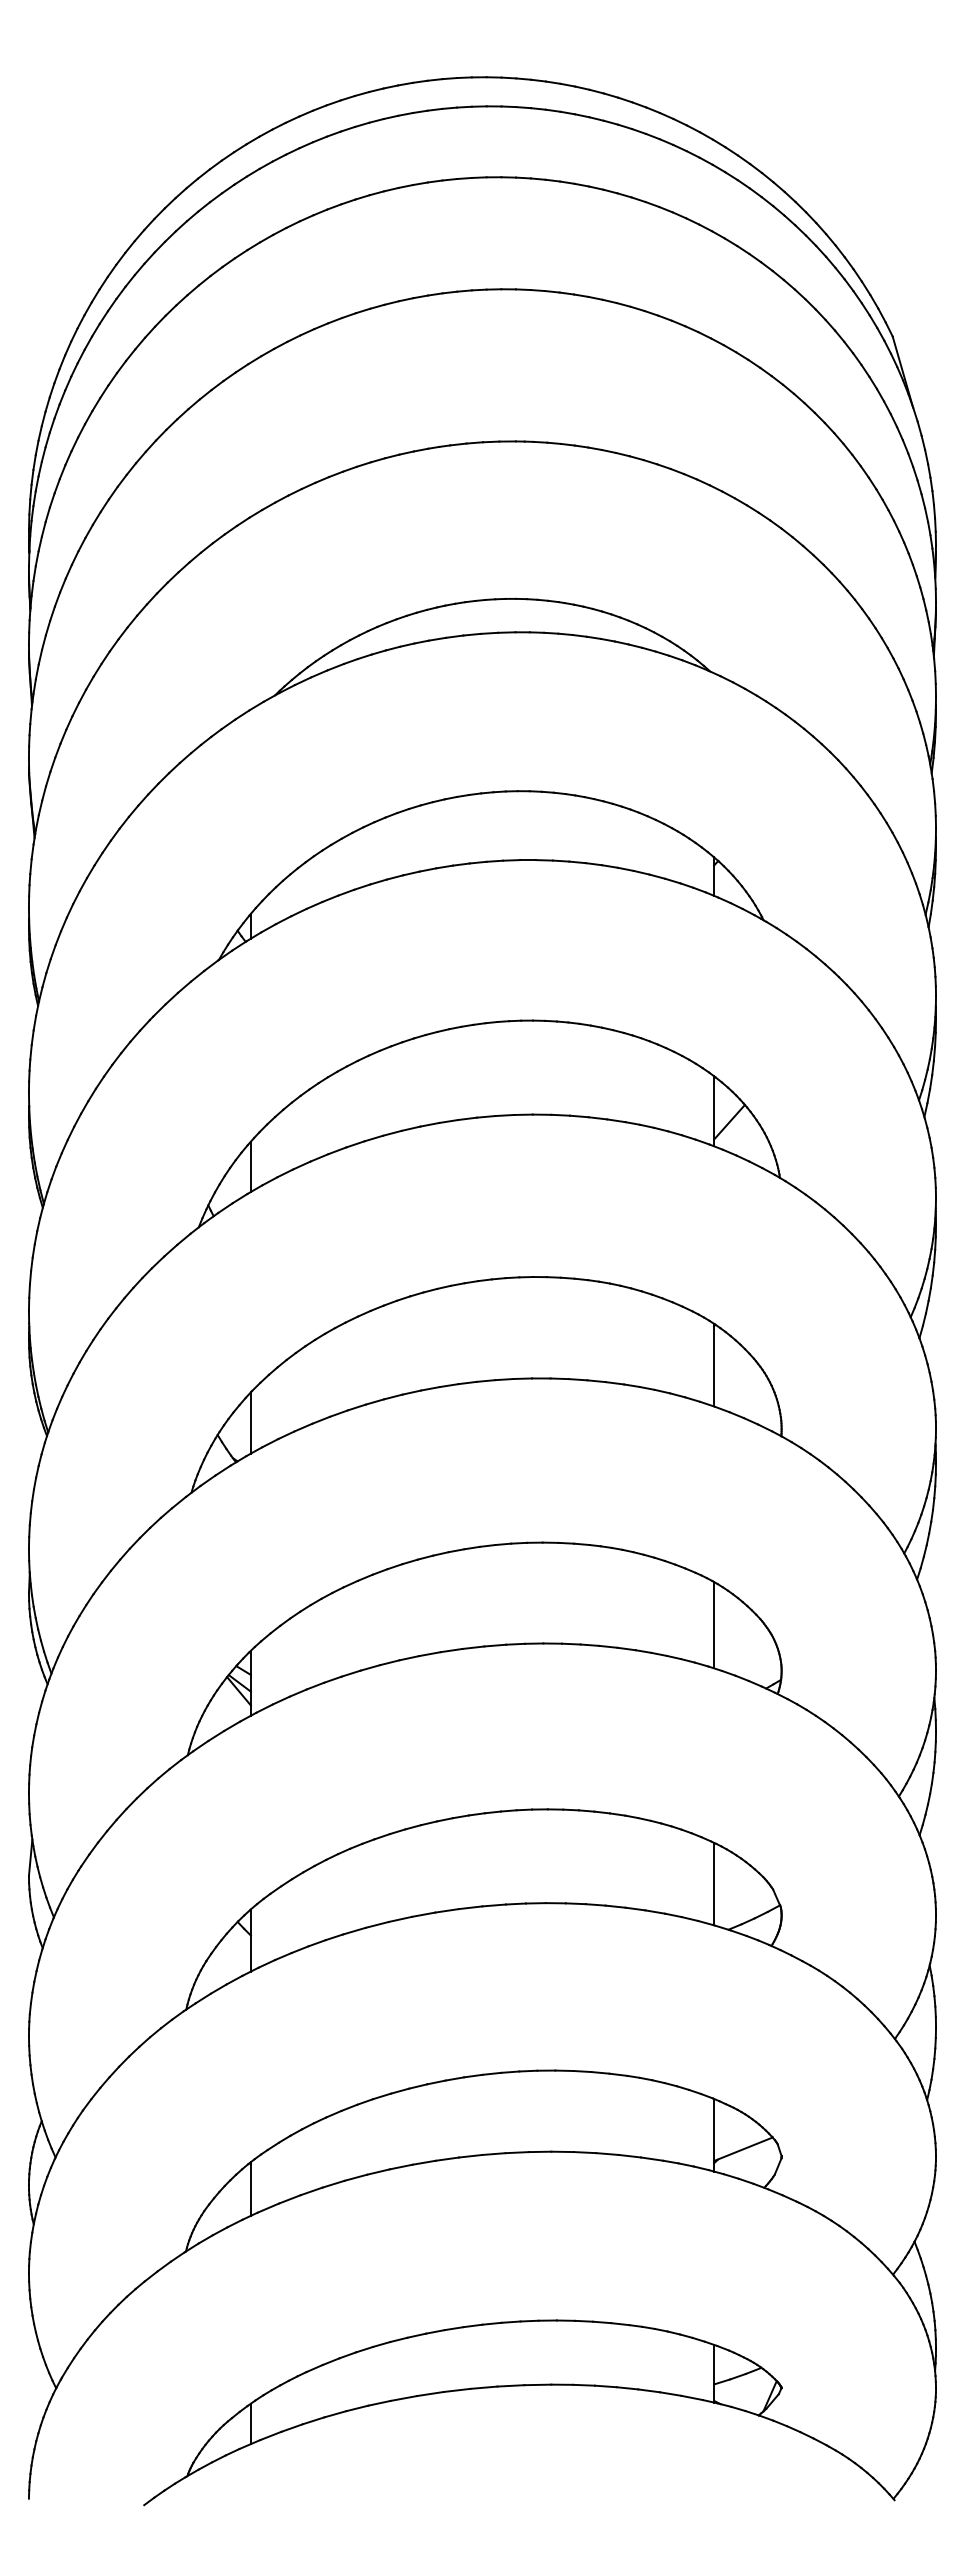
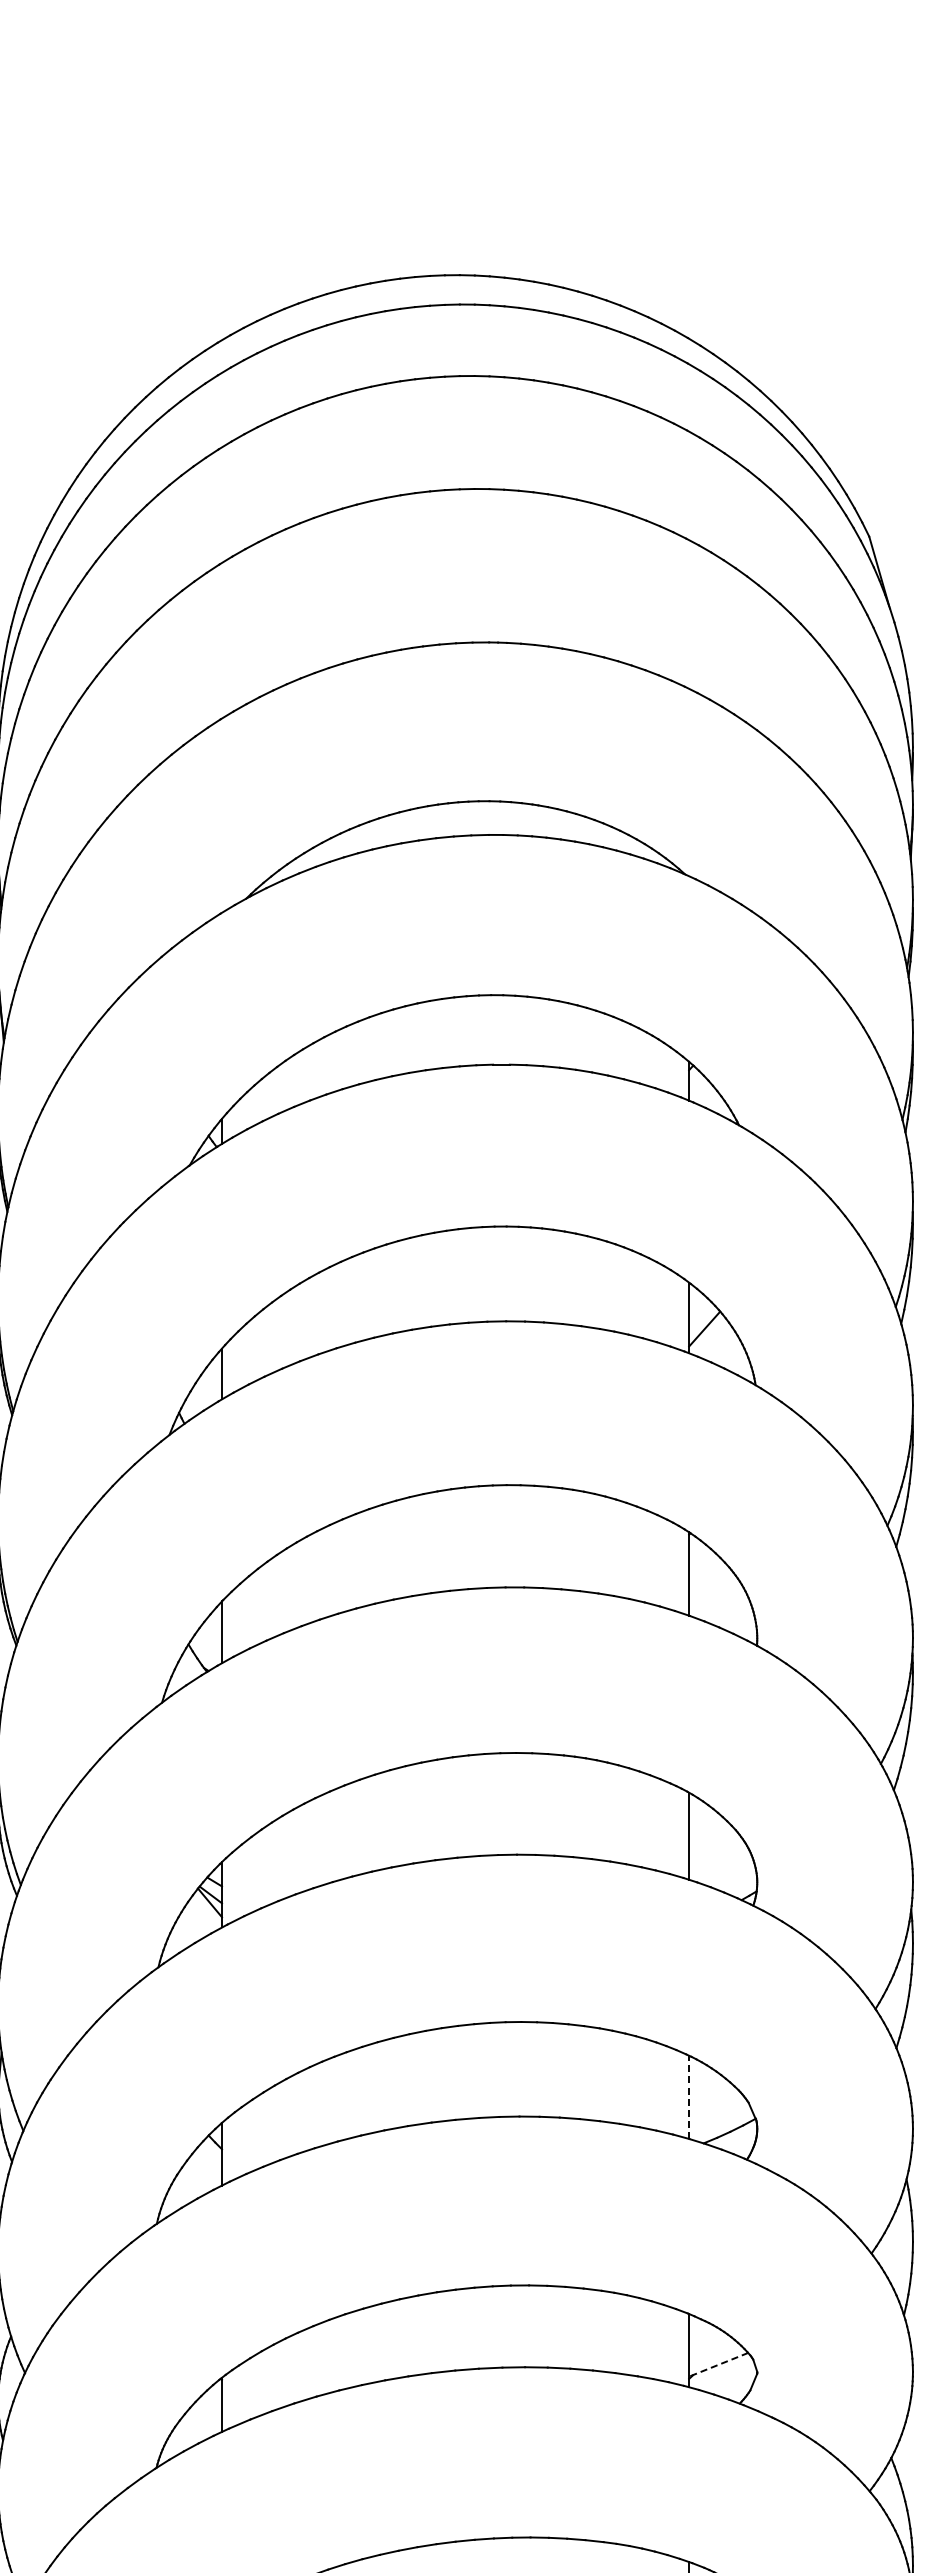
line: (714, 1883) -> (689, 2096), solid -> dashed
line: (743, 2149) -> (718, 2365), solid -> dashed

